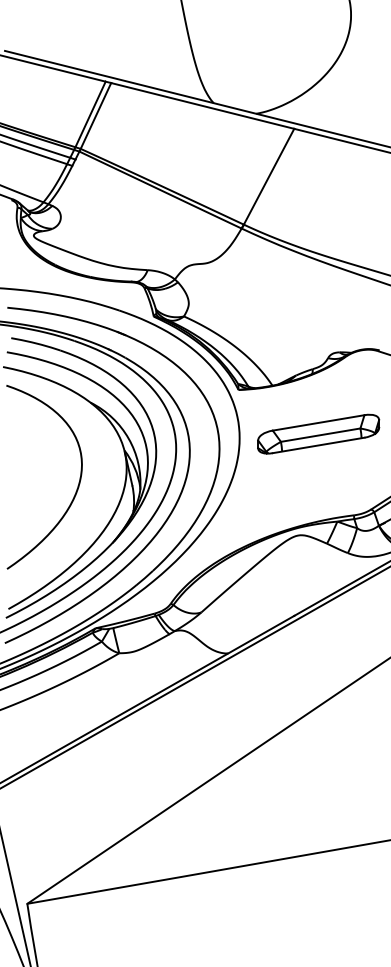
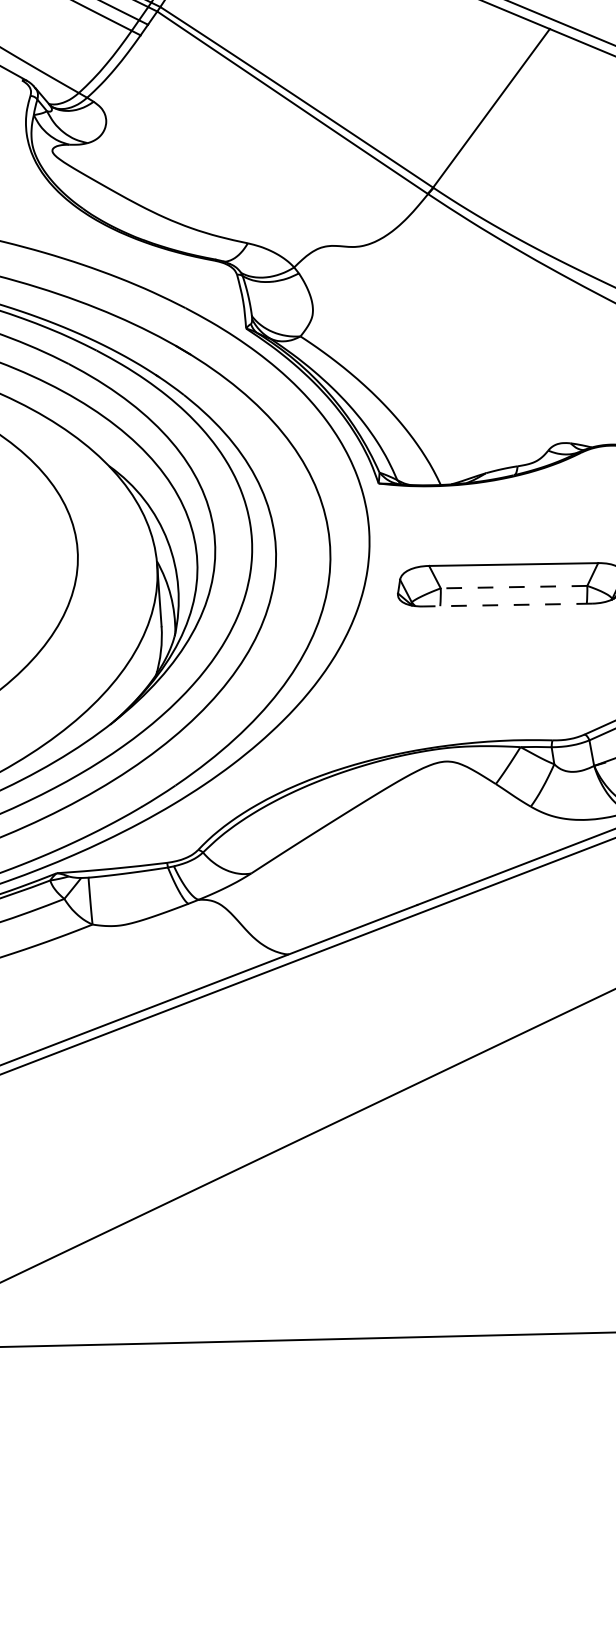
line: (320, 435) -> (513, 587), solid -> dashed
line: (318, 445) -> (507, 605), solid -> dashed

